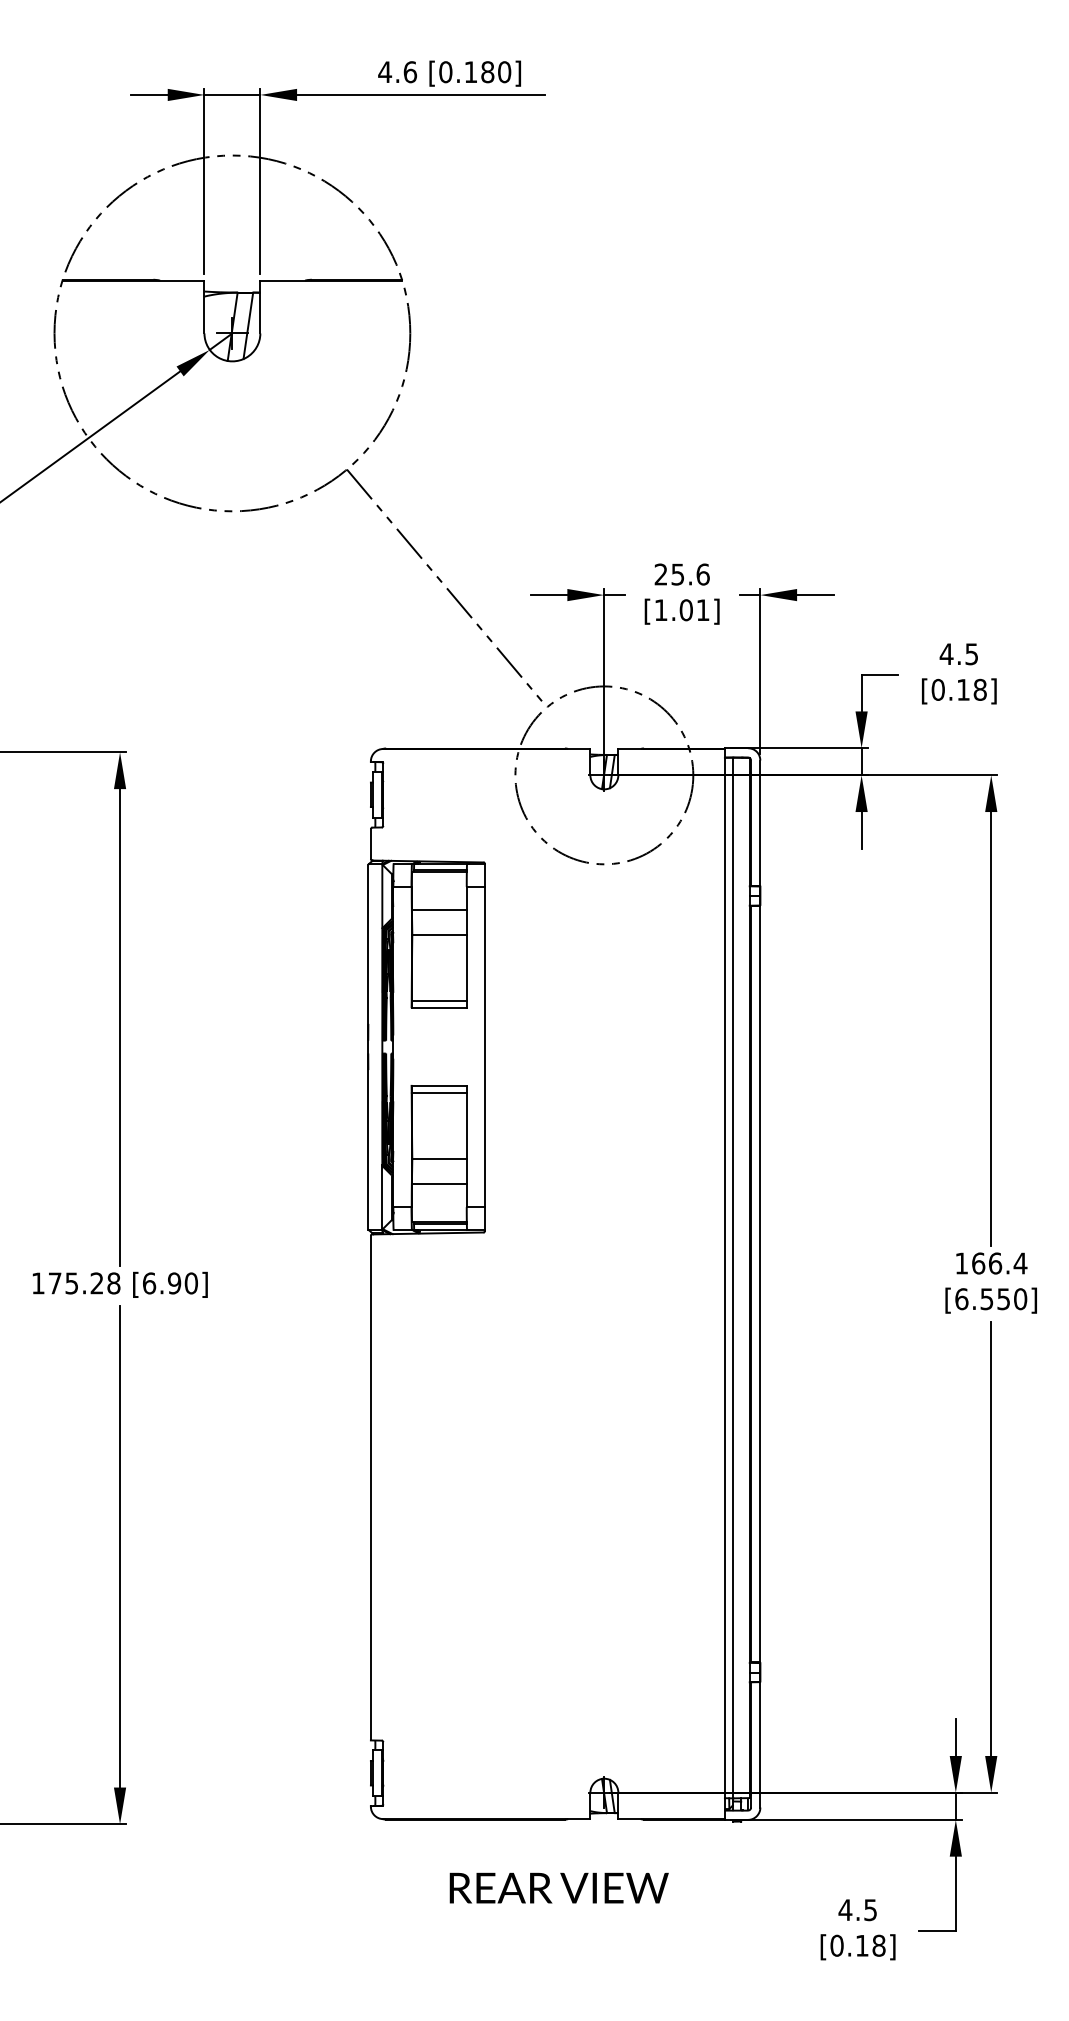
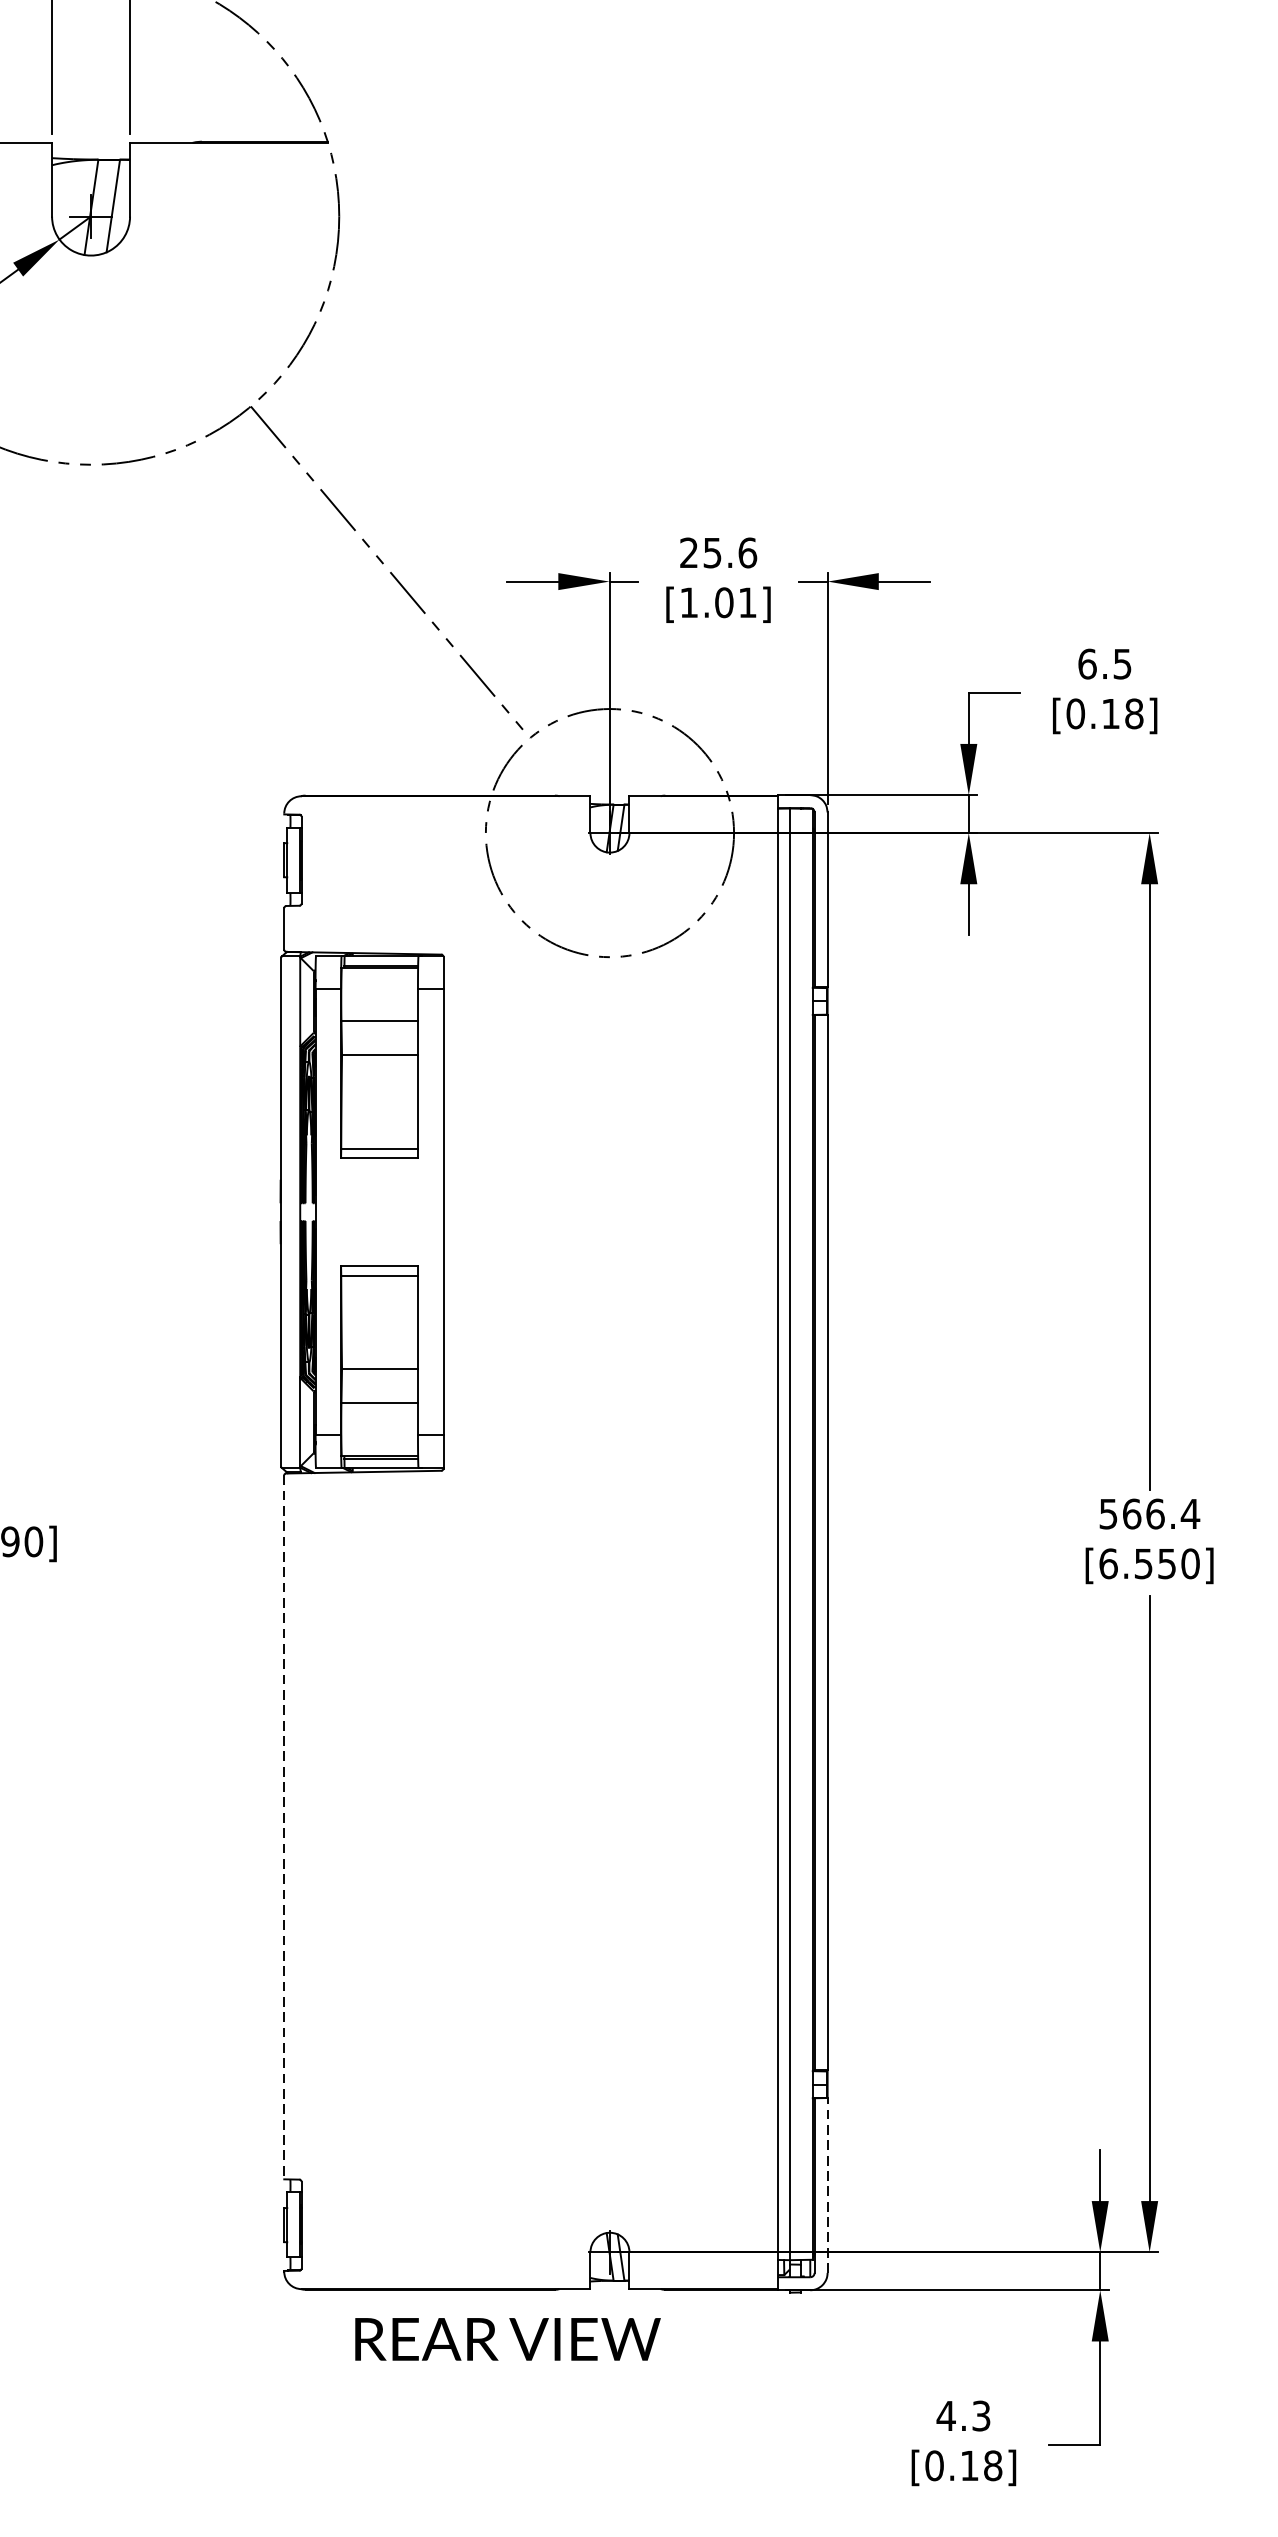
text: (946, 654) -> (1087, 664), 4.5 -> 6.5
text: (961, 1263) -> (1108, 1514), 166.4 -> 566.4
line: (370, 1488) -> (283, 1827), solid -> dashed
line: (760, 1744) -> (827, 2185), solid -> dashed
text: (558, 1887) -> (506, 2338), moved
text: (870, 1909) -> (981, 2415), 4.5 -> 4.3

